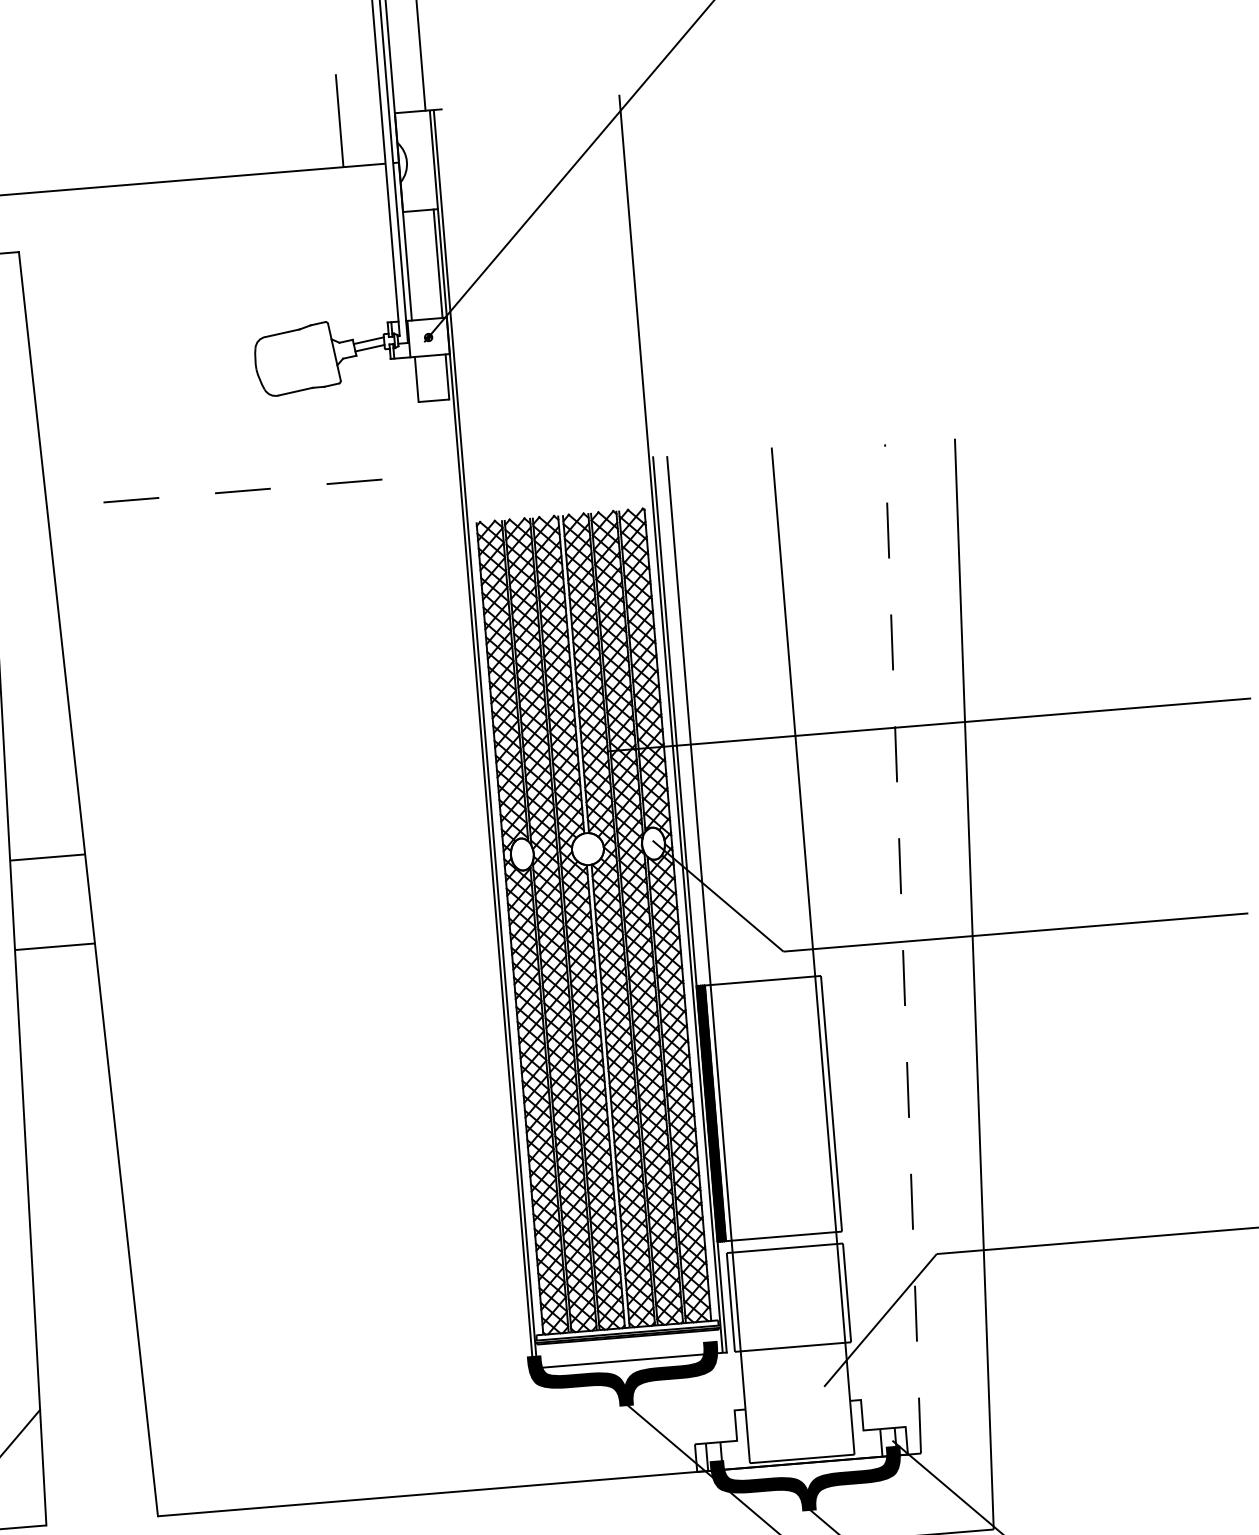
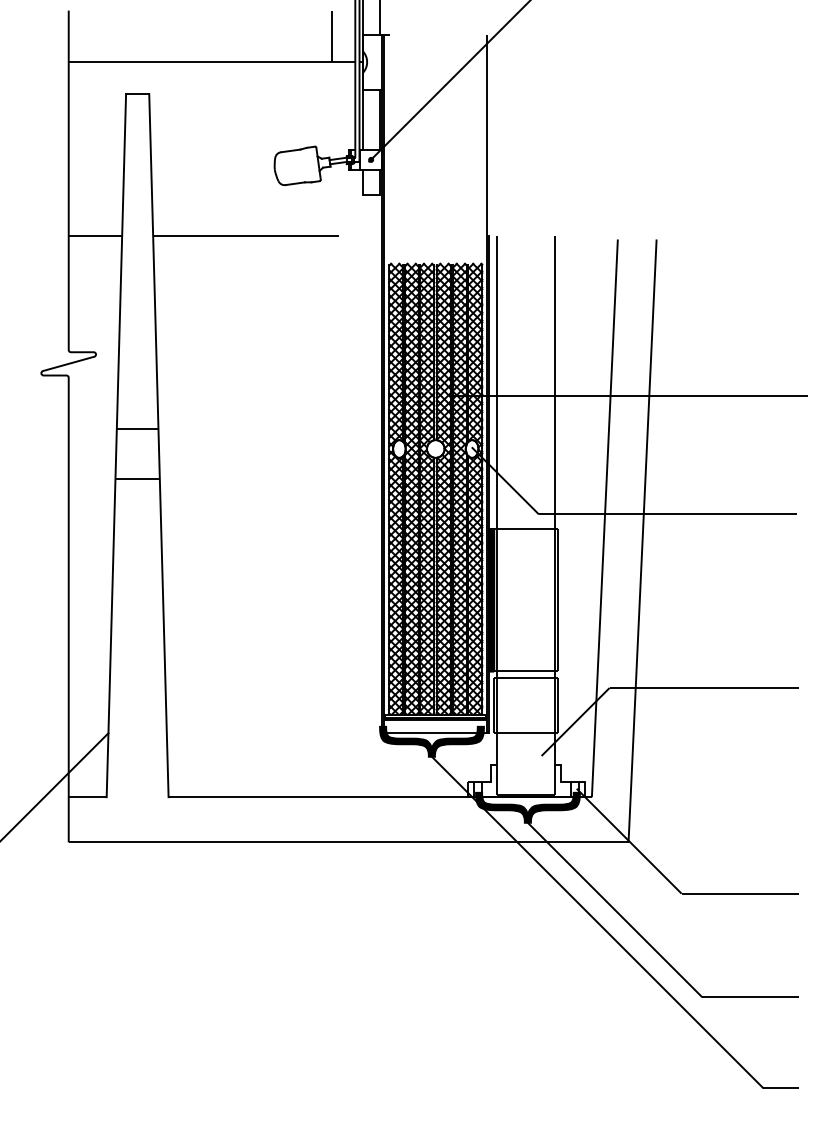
line: (213, 494) -> (245, 236), dashed -> solid
line: (902, 947) -> (604, 517), dashed -> solid

